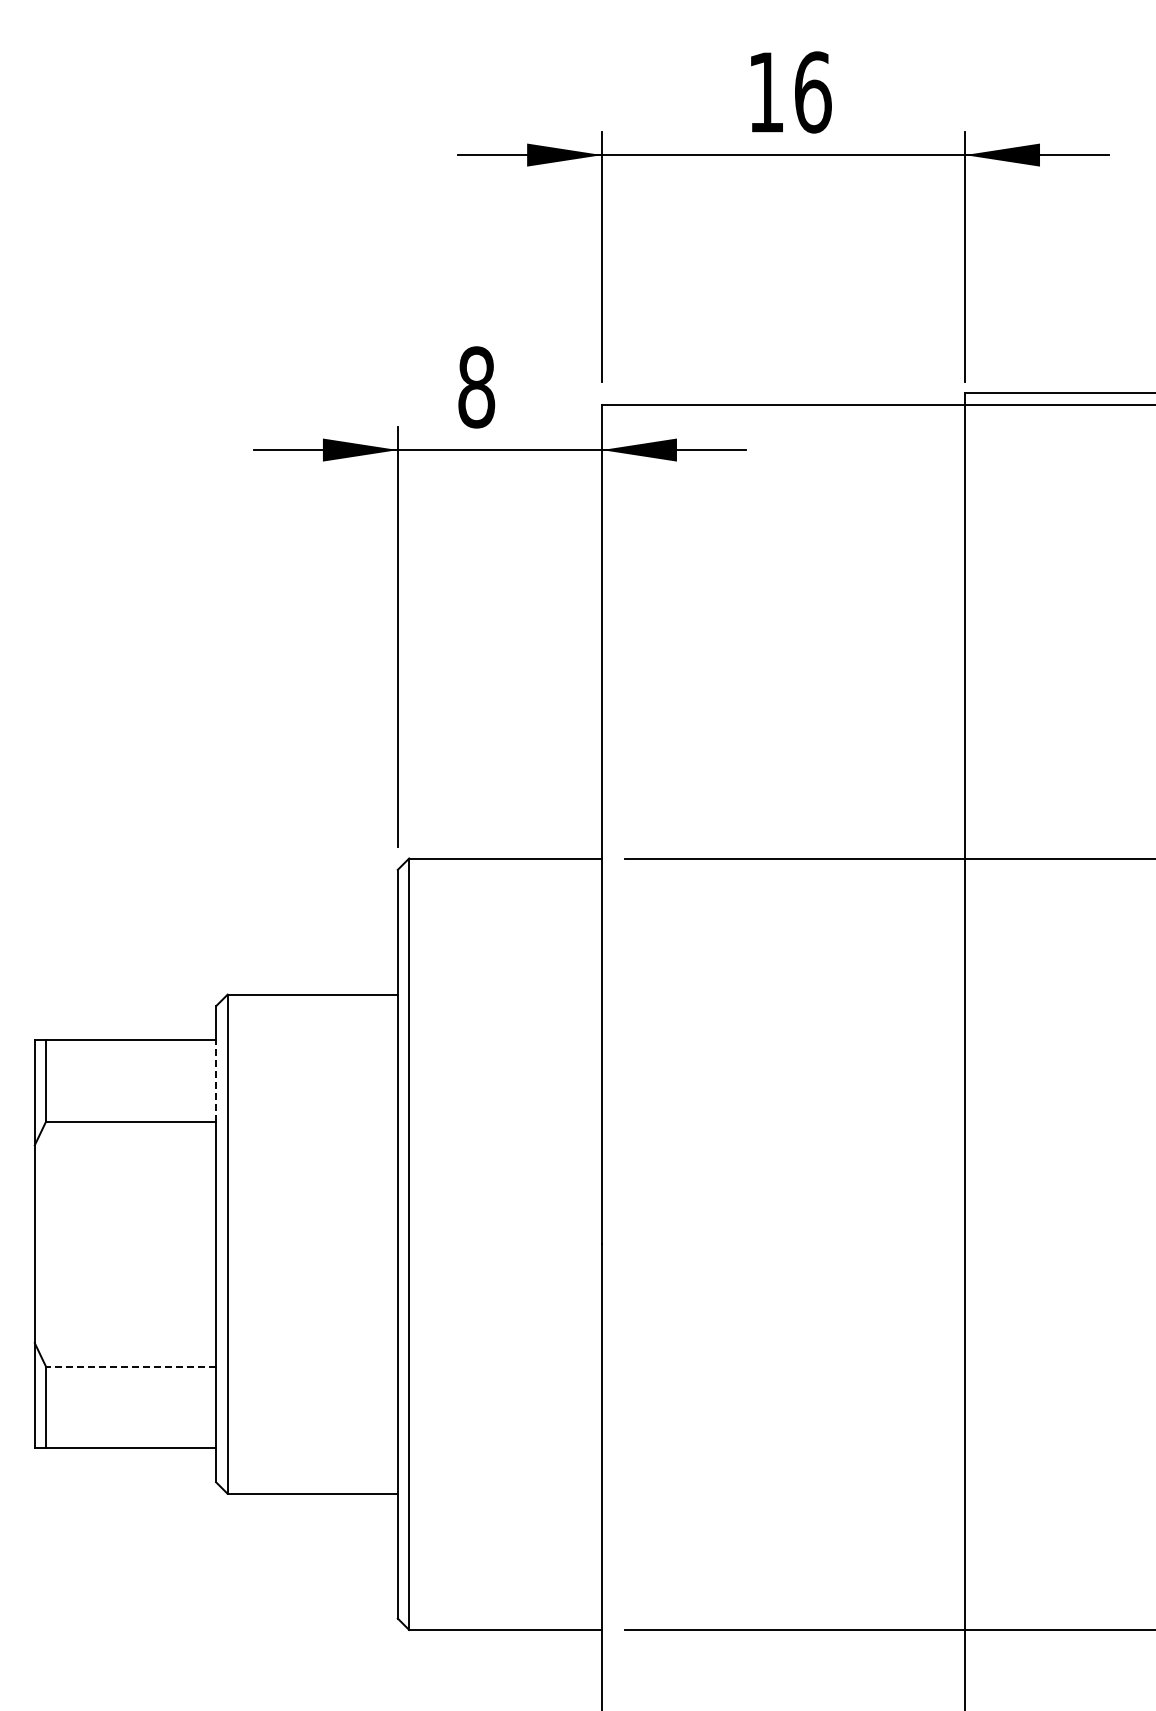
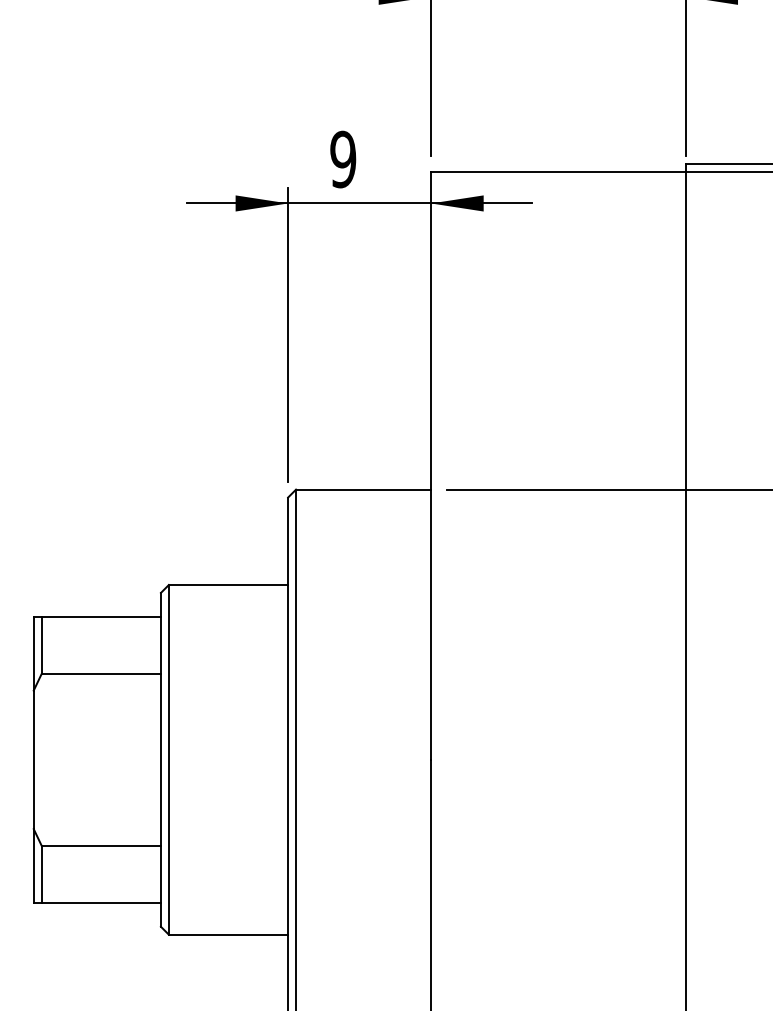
text: (476, 387) -> (343, 159), 8 -> 9
line: (216, 1080) -> (161, 645), dashed -> solid
line: (130, 1366) -> (100, 845), dashed -> solid

